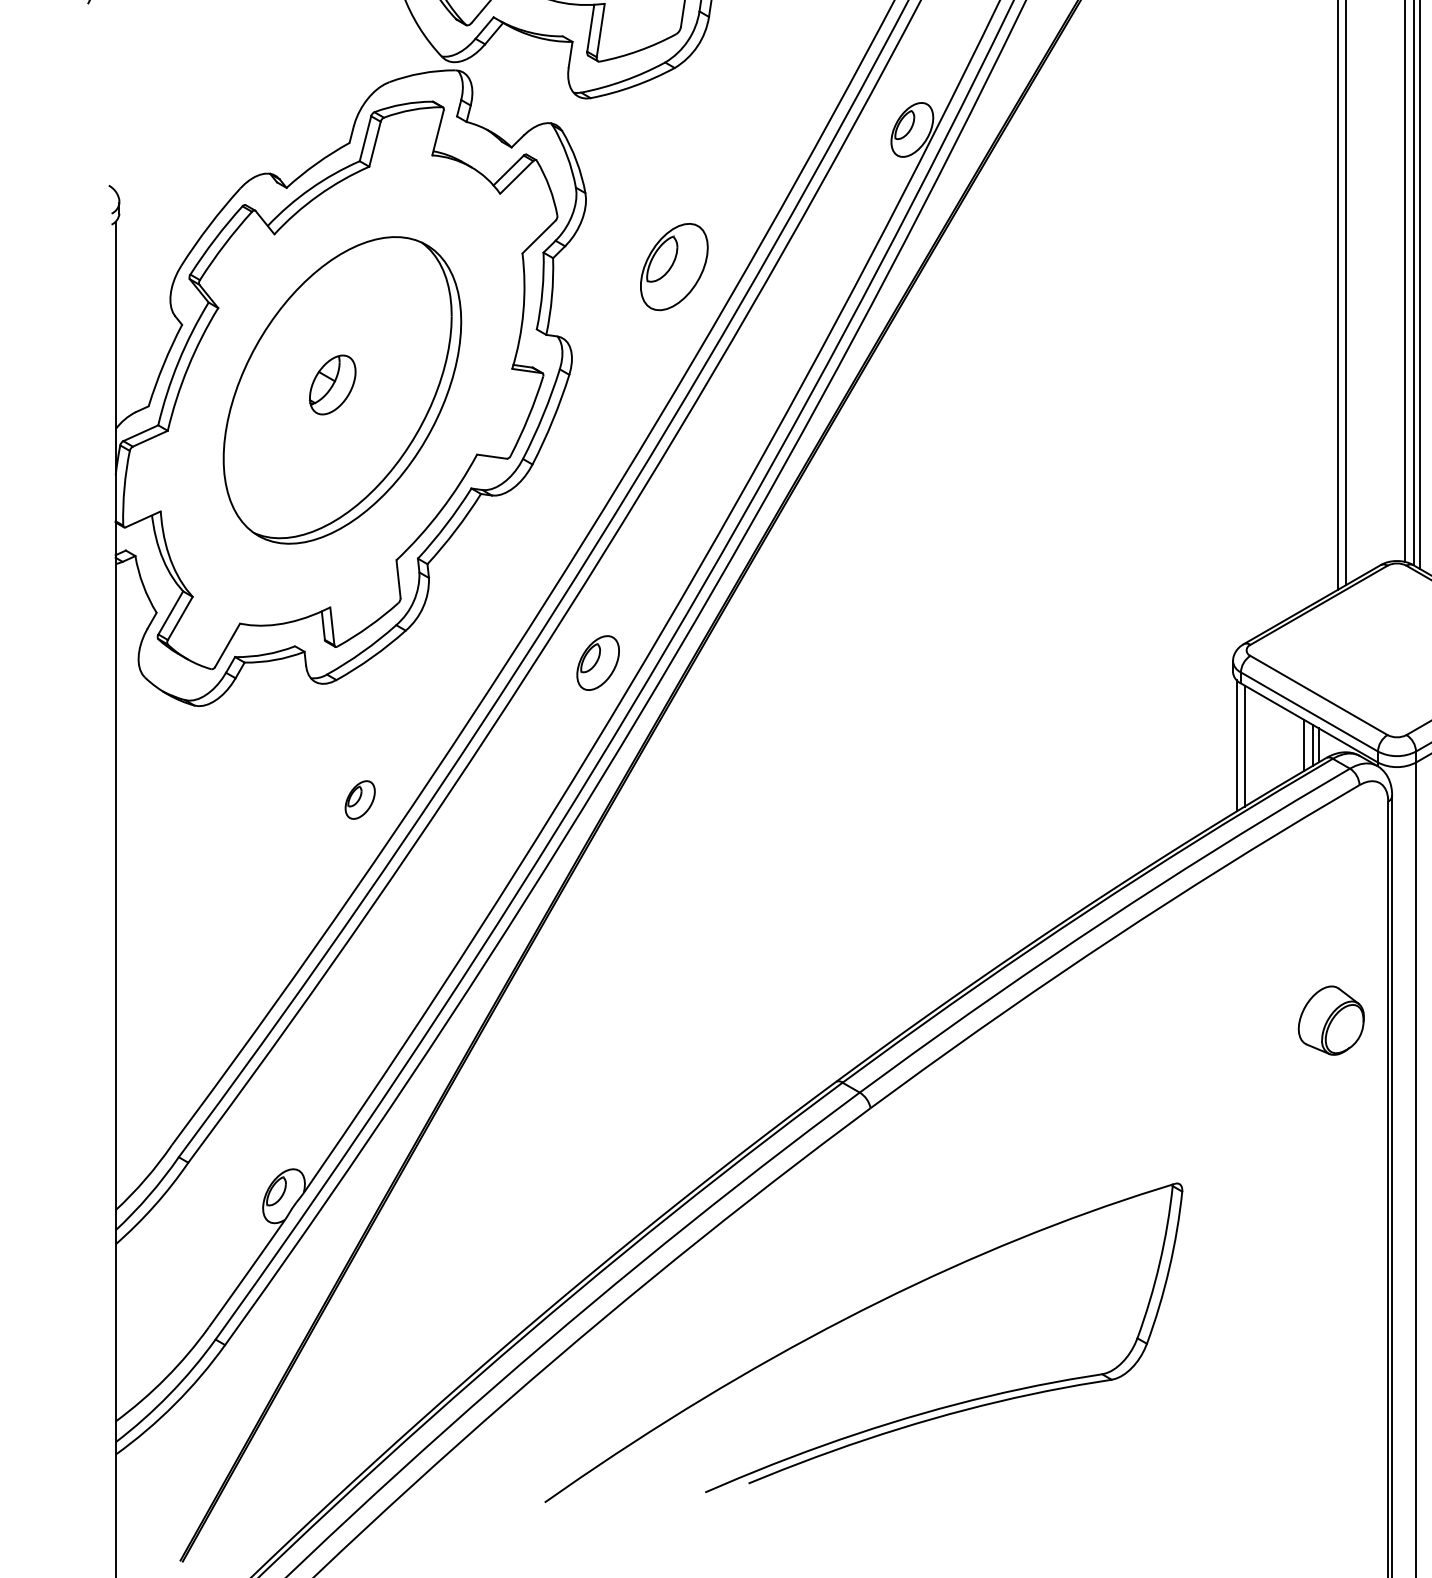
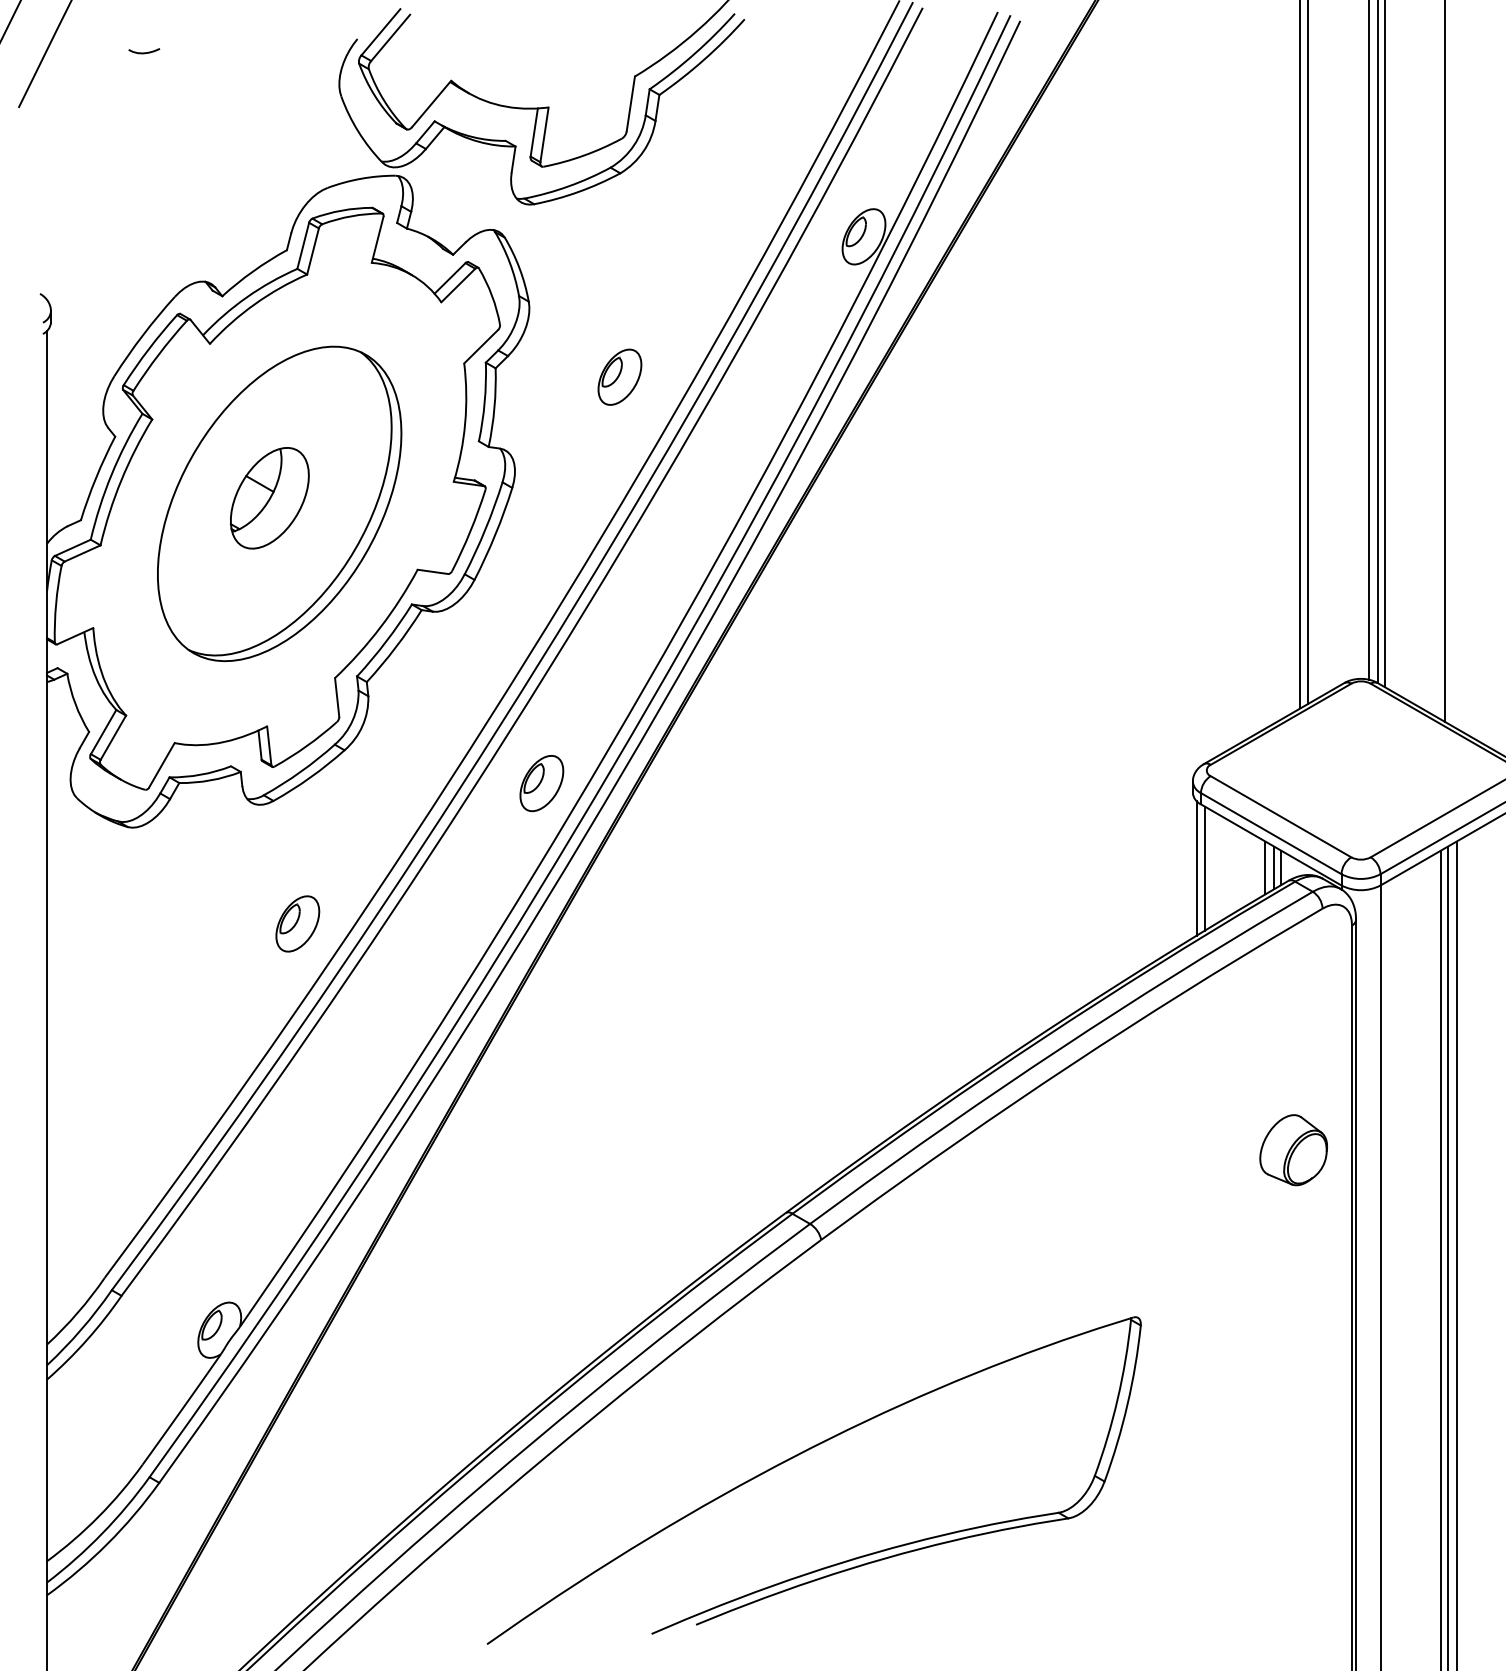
part: (673, 266) -> (619, 376), size x0.62
part: (332, 385) -> (269, 498), size x1.67
part: (359, 799) -> (297, 923), size x1.43

